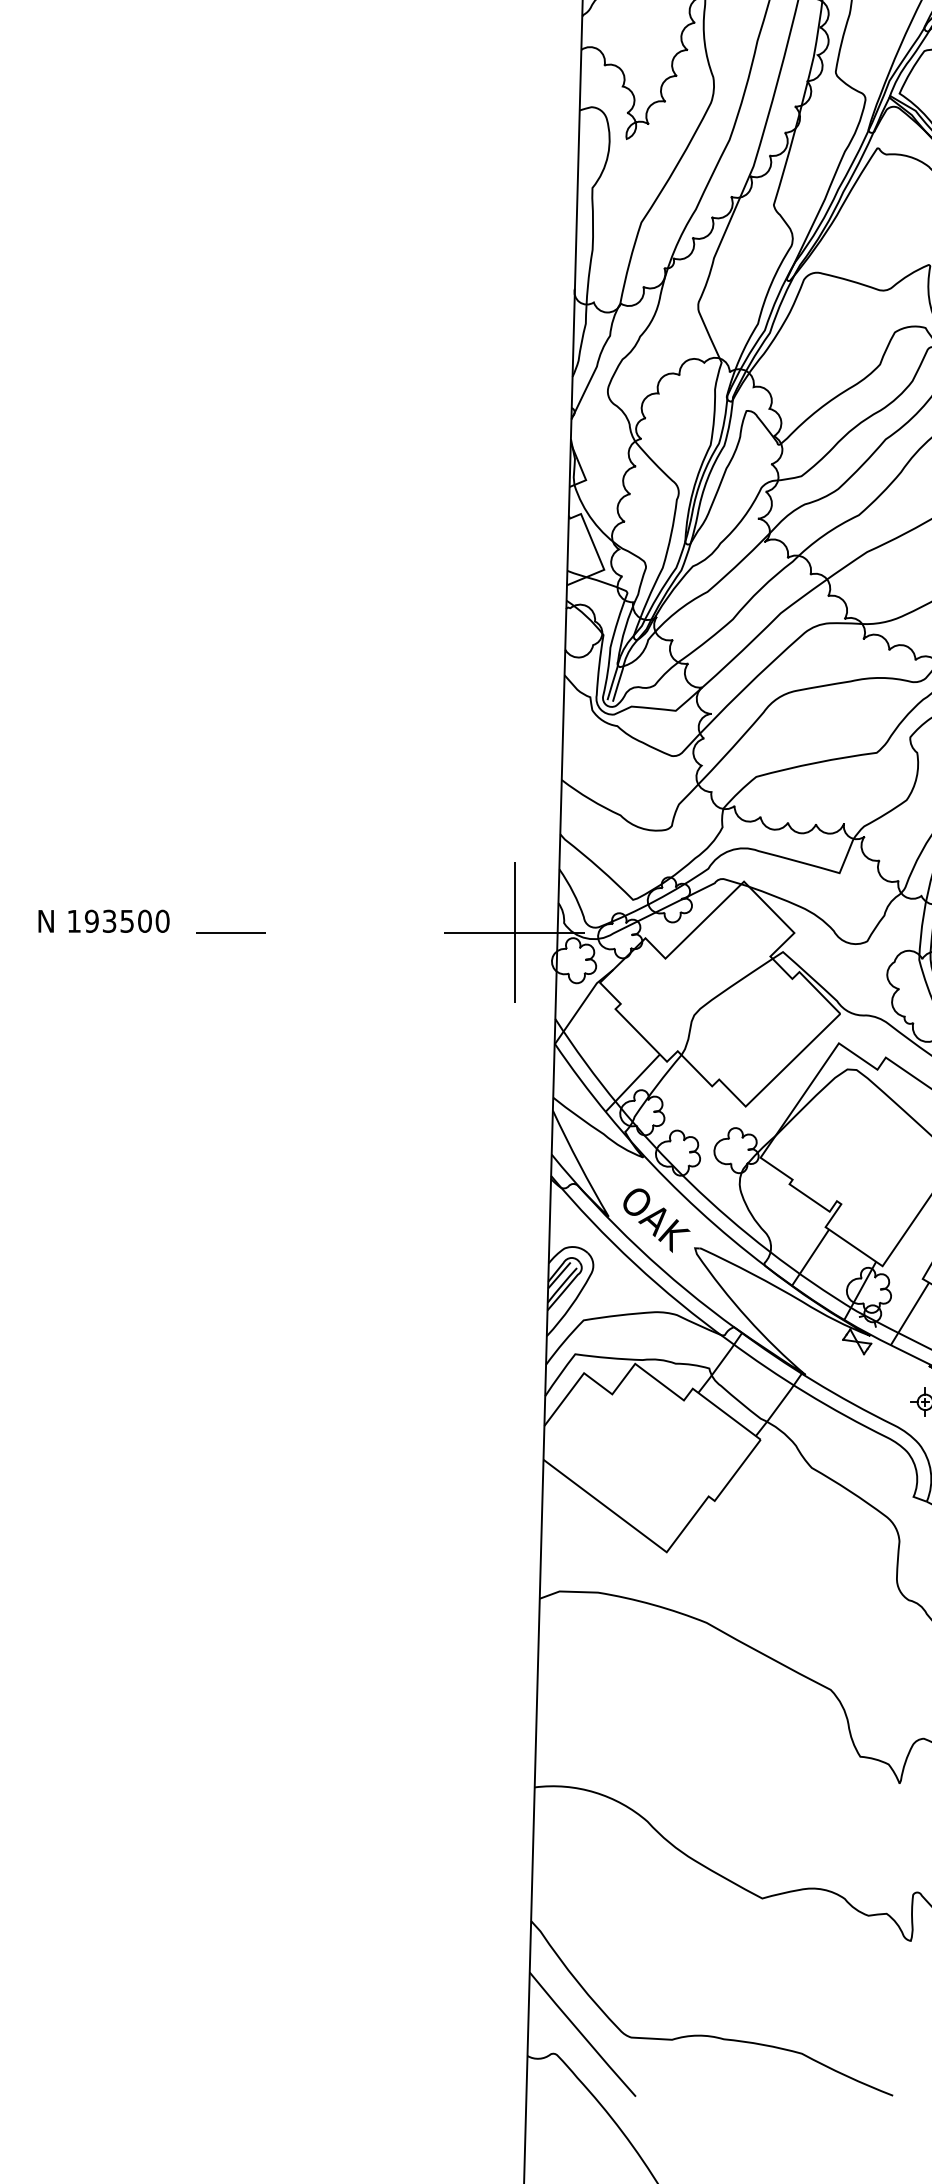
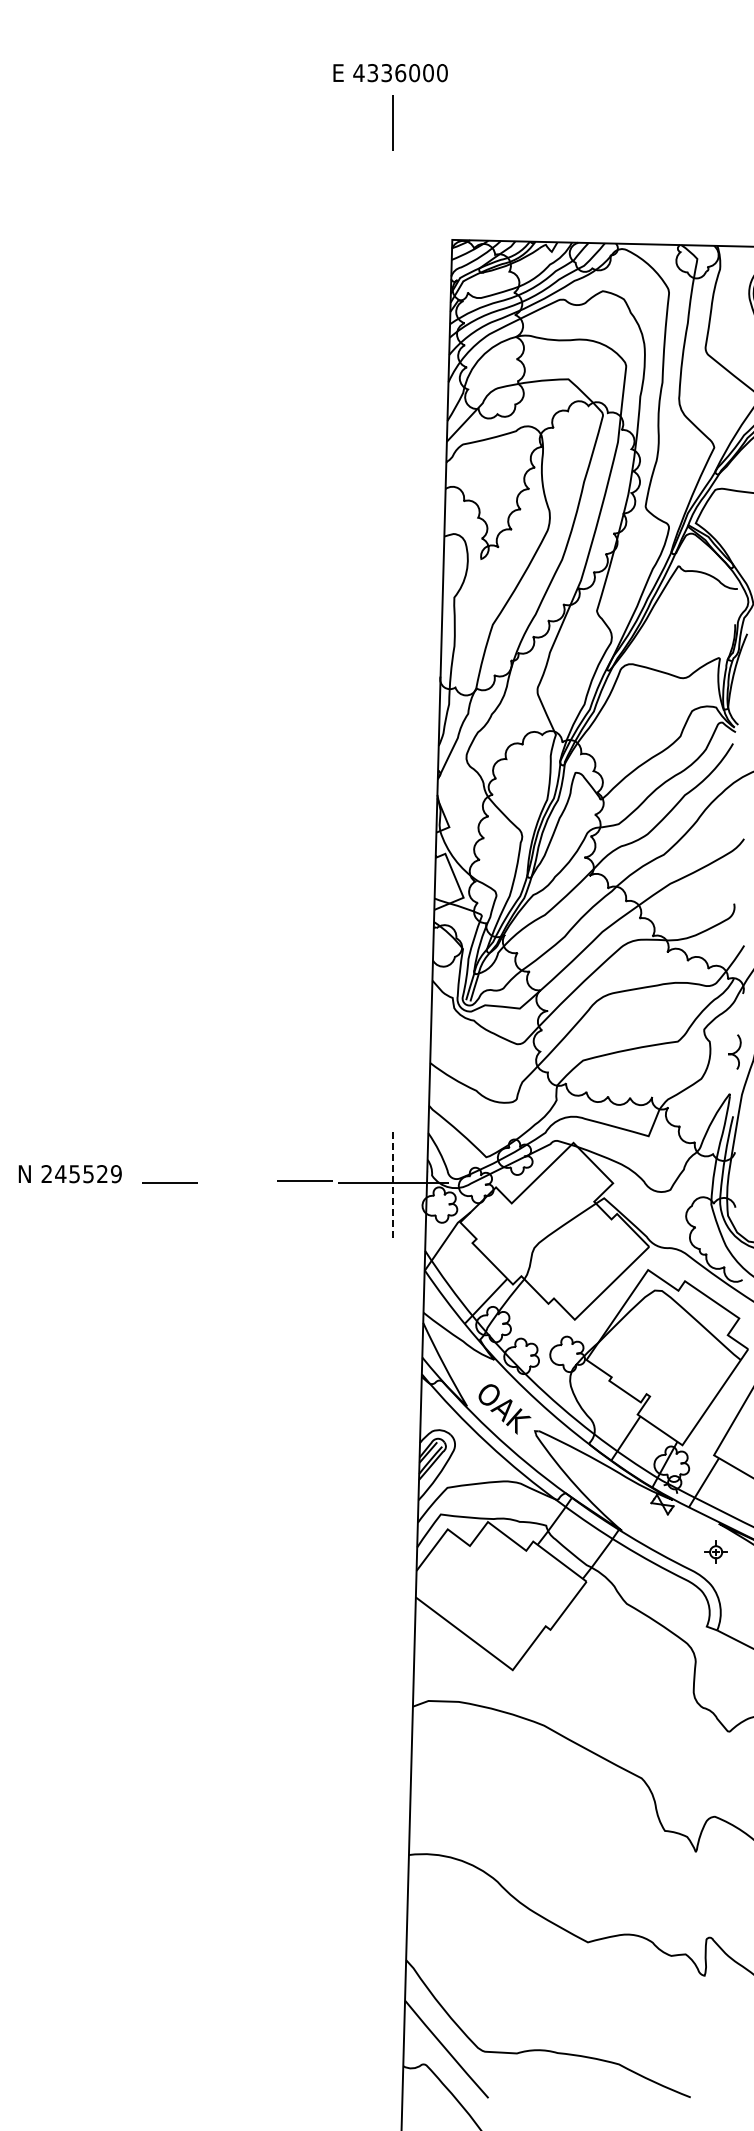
text: (118, 921) -> (81, 1174), 193500 -> 245529
line: (401, 929) -> (304, 1180), added
line: (515, 932) -> (393, 1182), solid -> dashed

